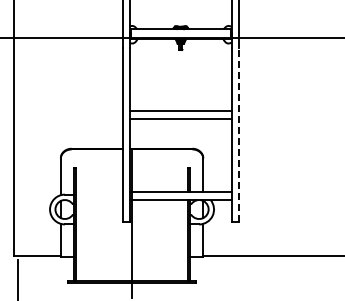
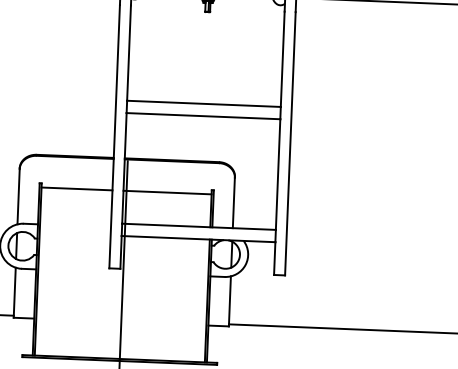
line: (238, 134) -> (289, 143), dashed -> solid
line: (98, 170) -> (75, 189), added
line: (159, 170) -> (168, 193), added

